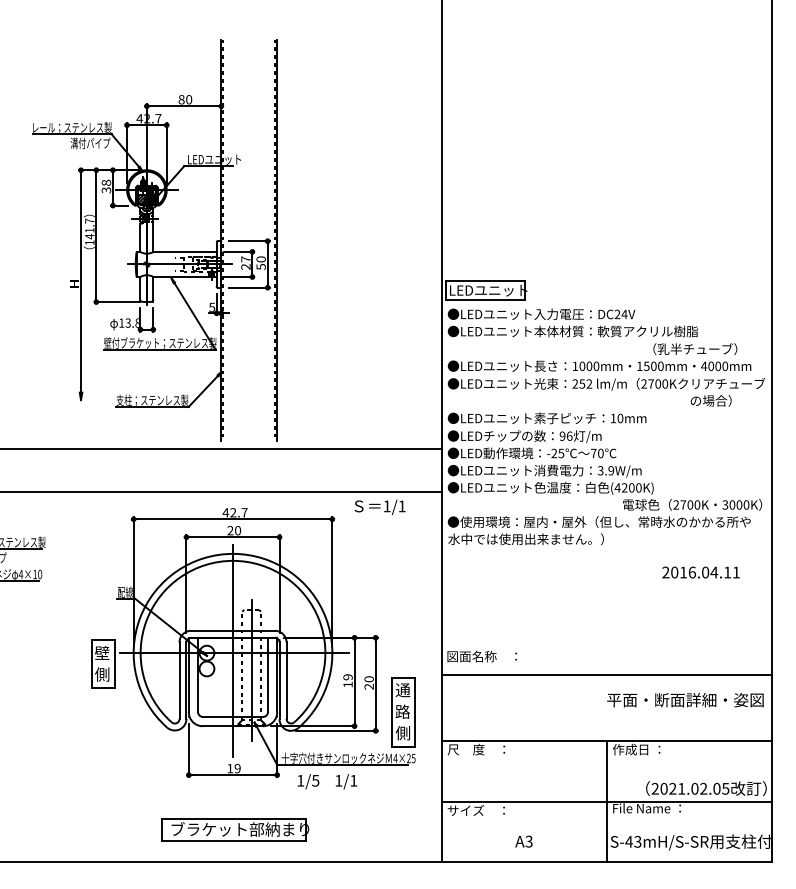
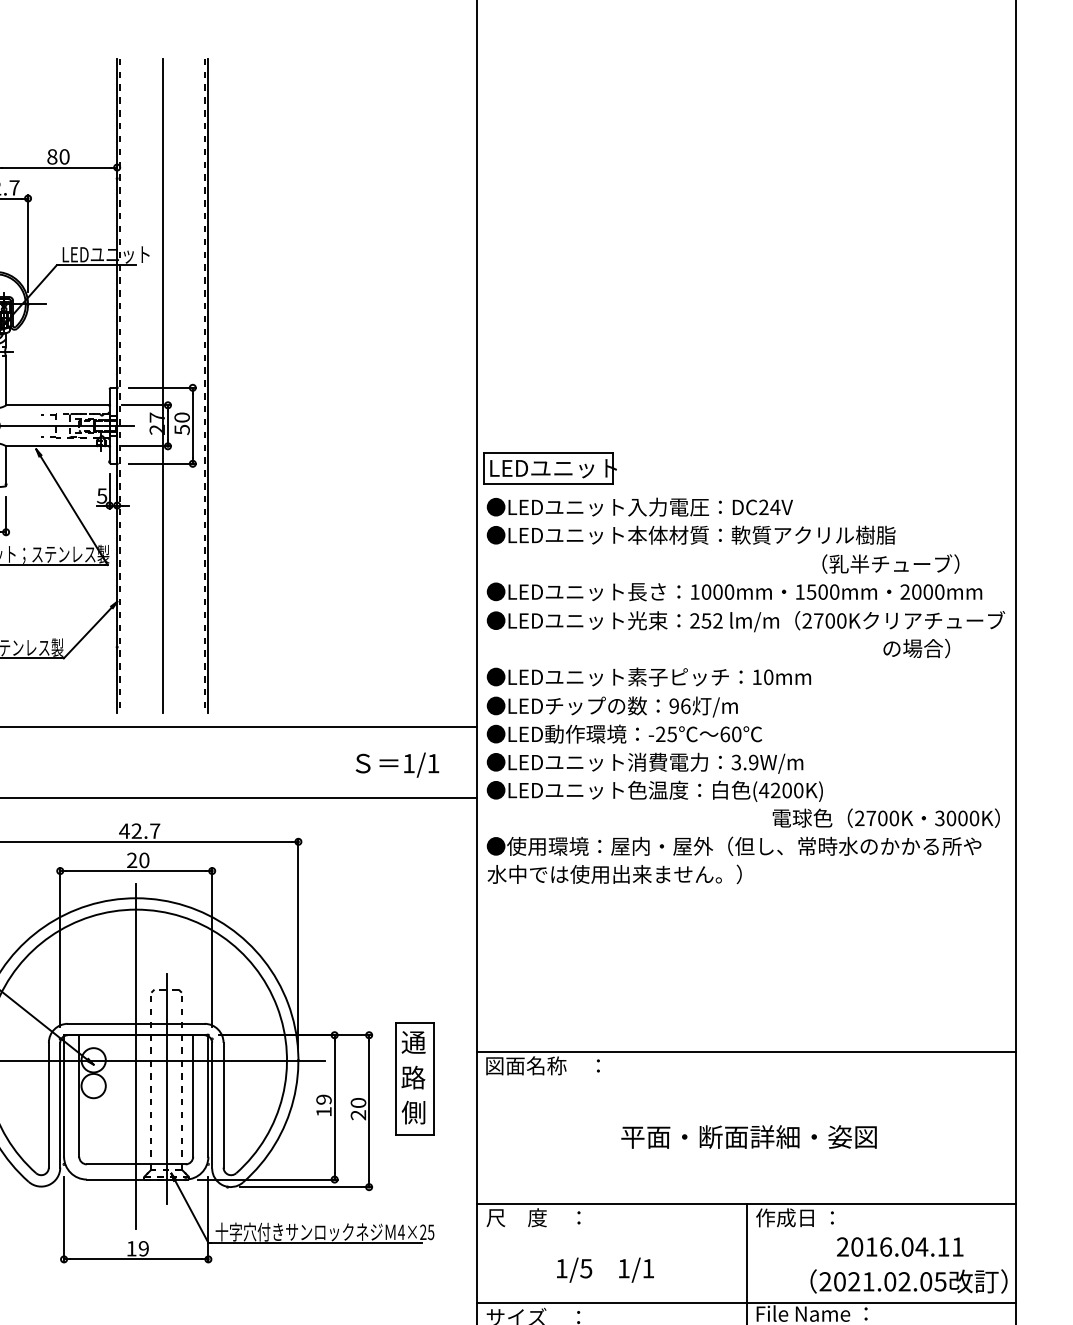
line: (249, 239) -> (163, 385), added
text: (704, 365) -> (905, 590), 4000mm -> 2000mm
text: (593, 453) -> (724, 734), 70 -> 60
text: (379, 506) -> (396, 763), moved
text: (700, 572) -> (899, 1246), moved
line: (606, 675) -> (745, 1052), moved
text: (685, 700) -> (749, 1137), moved
part: (403, 712) -> (414, 1078), moved
text: (327, 781) -> (605, 1269), moved

